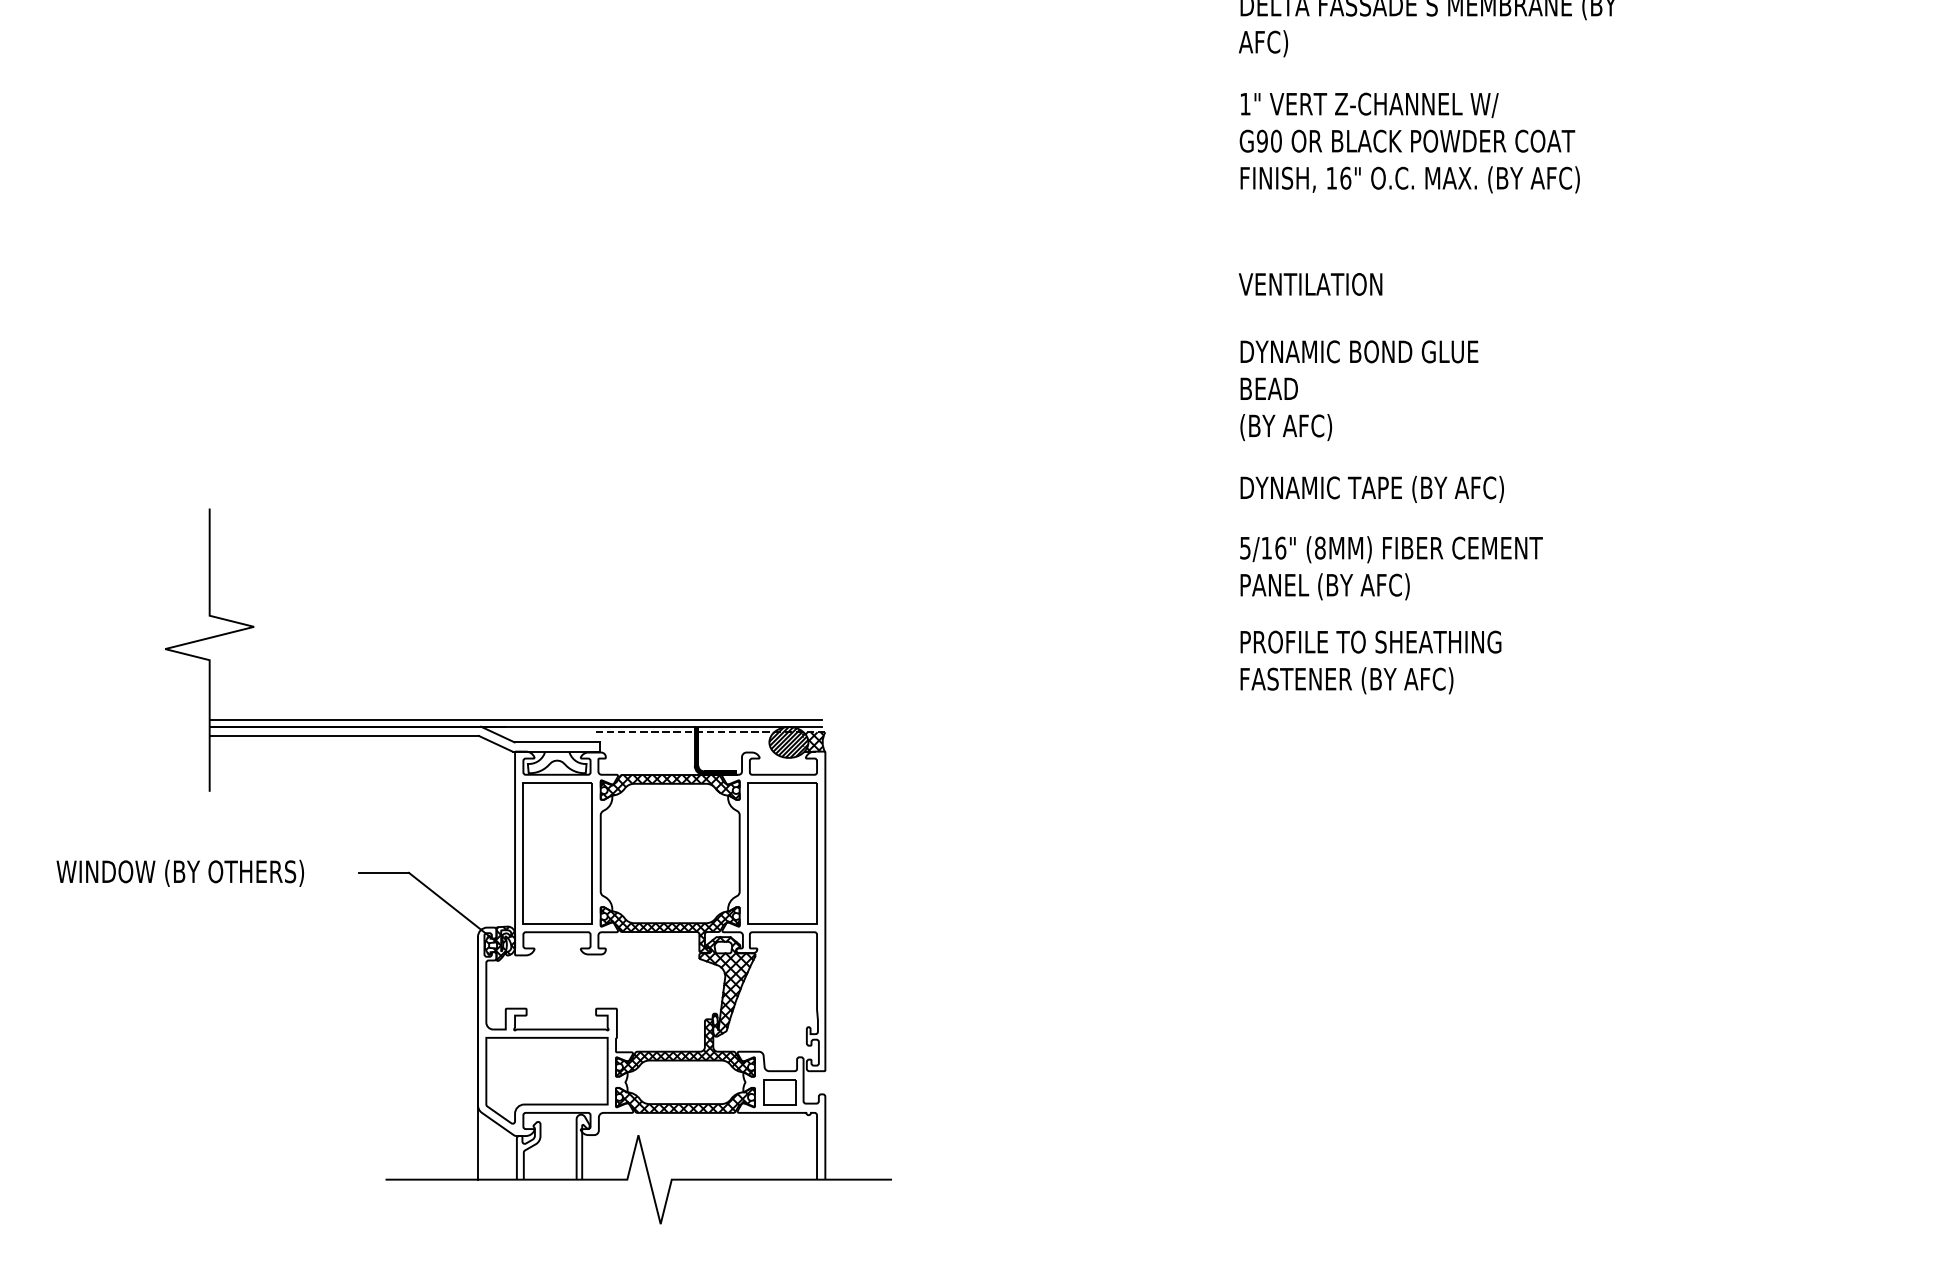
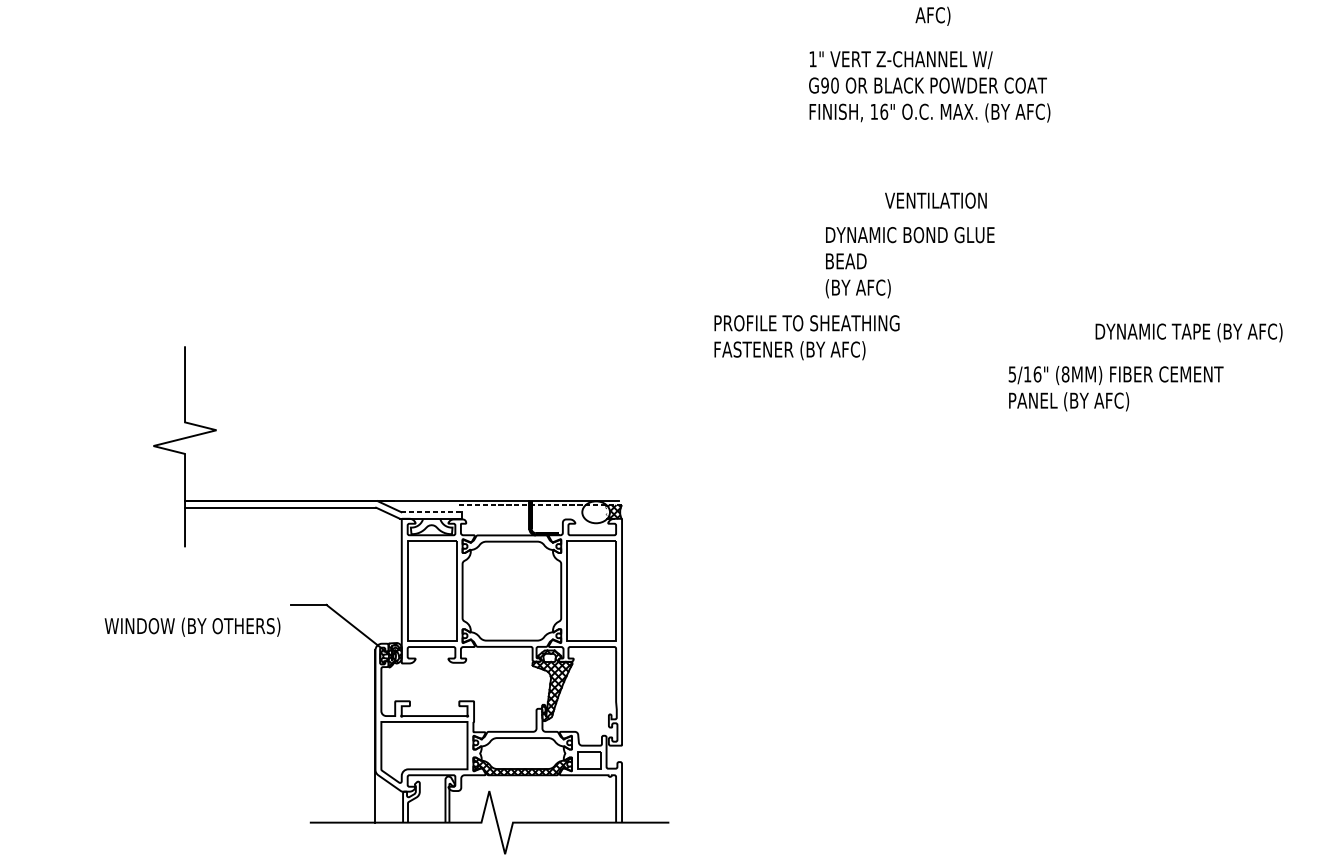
text: (1409, 142) -> (929, 86), moved
text: (1310, 284) -> (935, 200), moved
text: (1359, 390) -> (910, 262), moved
text: (1371, 489) -> (1188, 332), moved
text: (1391, 568) -> (1116, 388), moved
text: (1370, 662) -> (806, 337), moved
line: (515, 719) -> (402, 496), removed
line: (557, 742) -> (431, 512), solid -> dashed
hatch: (788, 742) -> (595, 512), removed
hatch: (669, 787) -> (511, 544), removed
text: (179, 872) -> (191, 626), moved
hatch: (669, 929) -> (511, 645), removed
hatch: (684, 1047) -> (522, 728), removed

